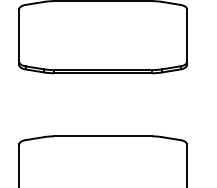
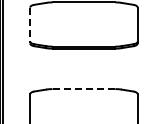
line: (19, 37) -> (30, 25), solid -> dashed
line: (102, 136) -> (83, 89), solid -> dashed

